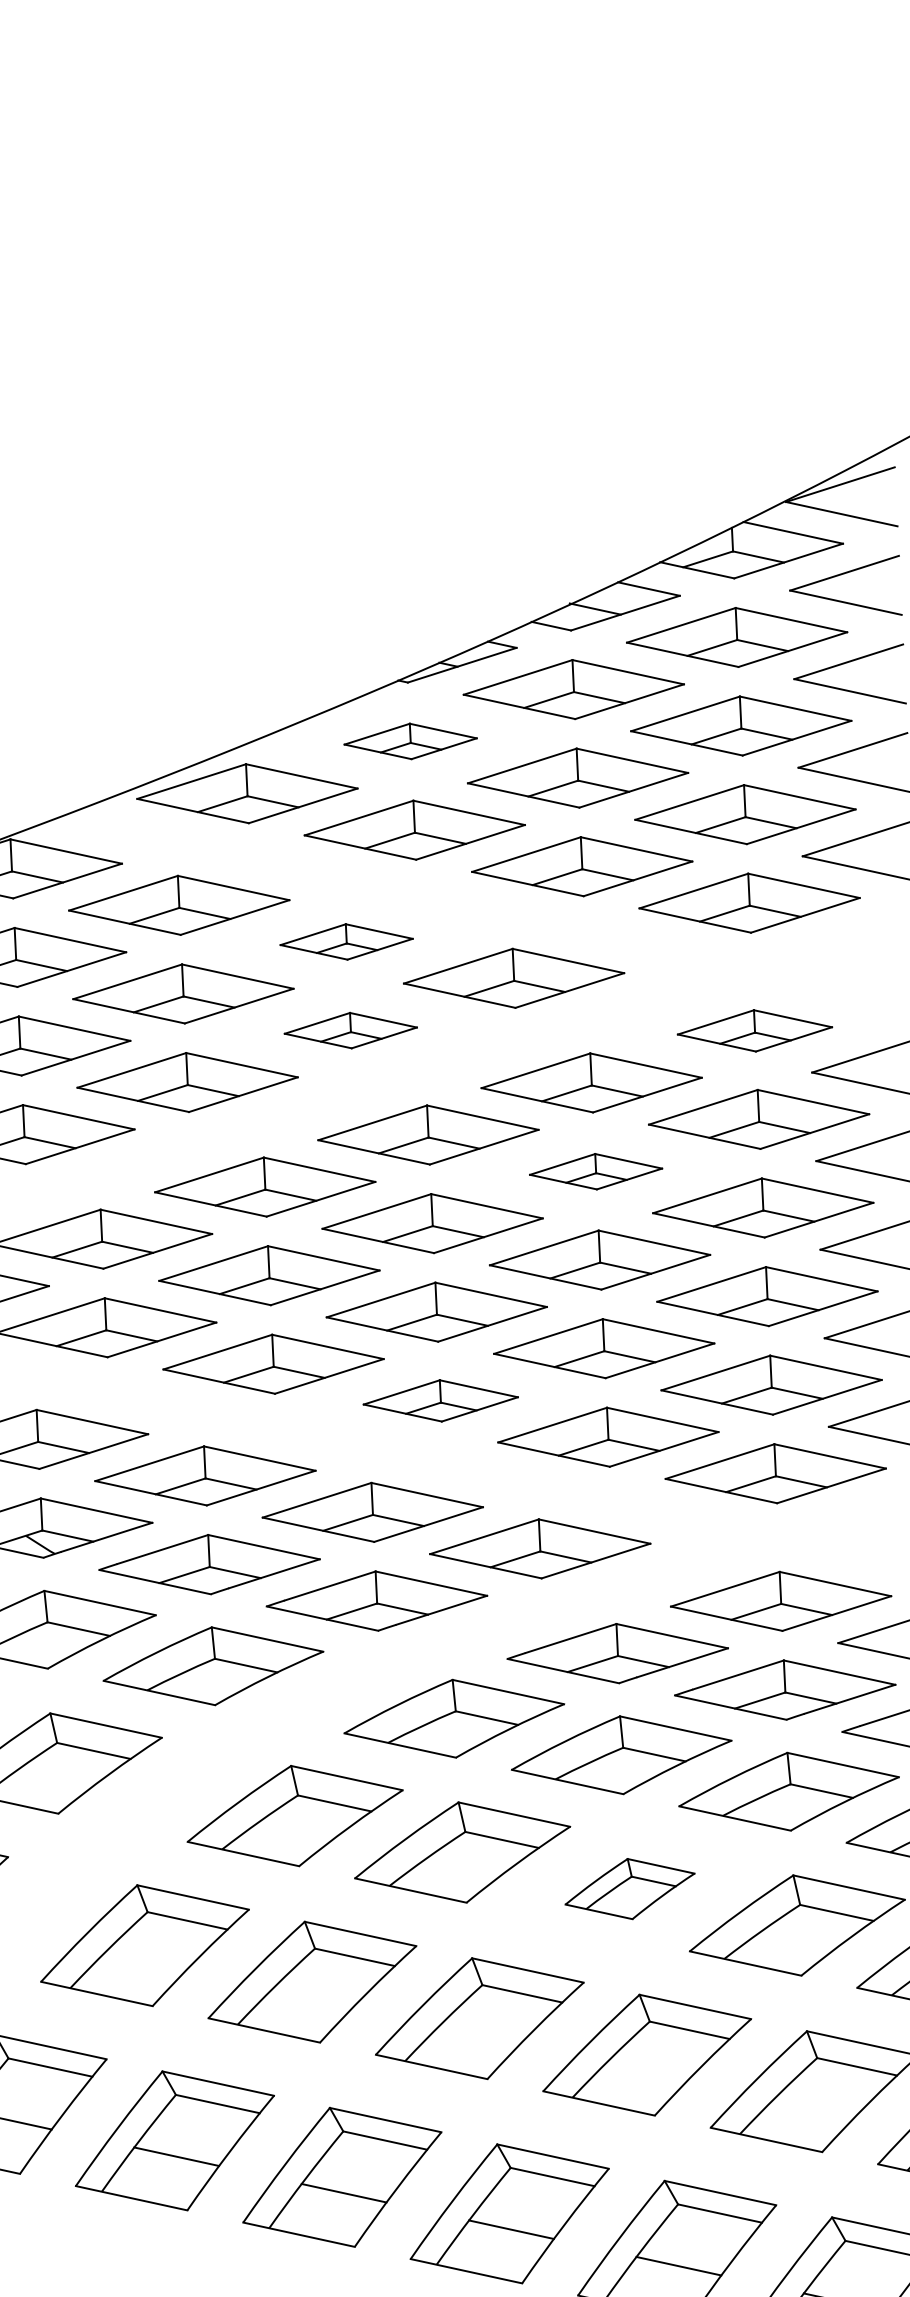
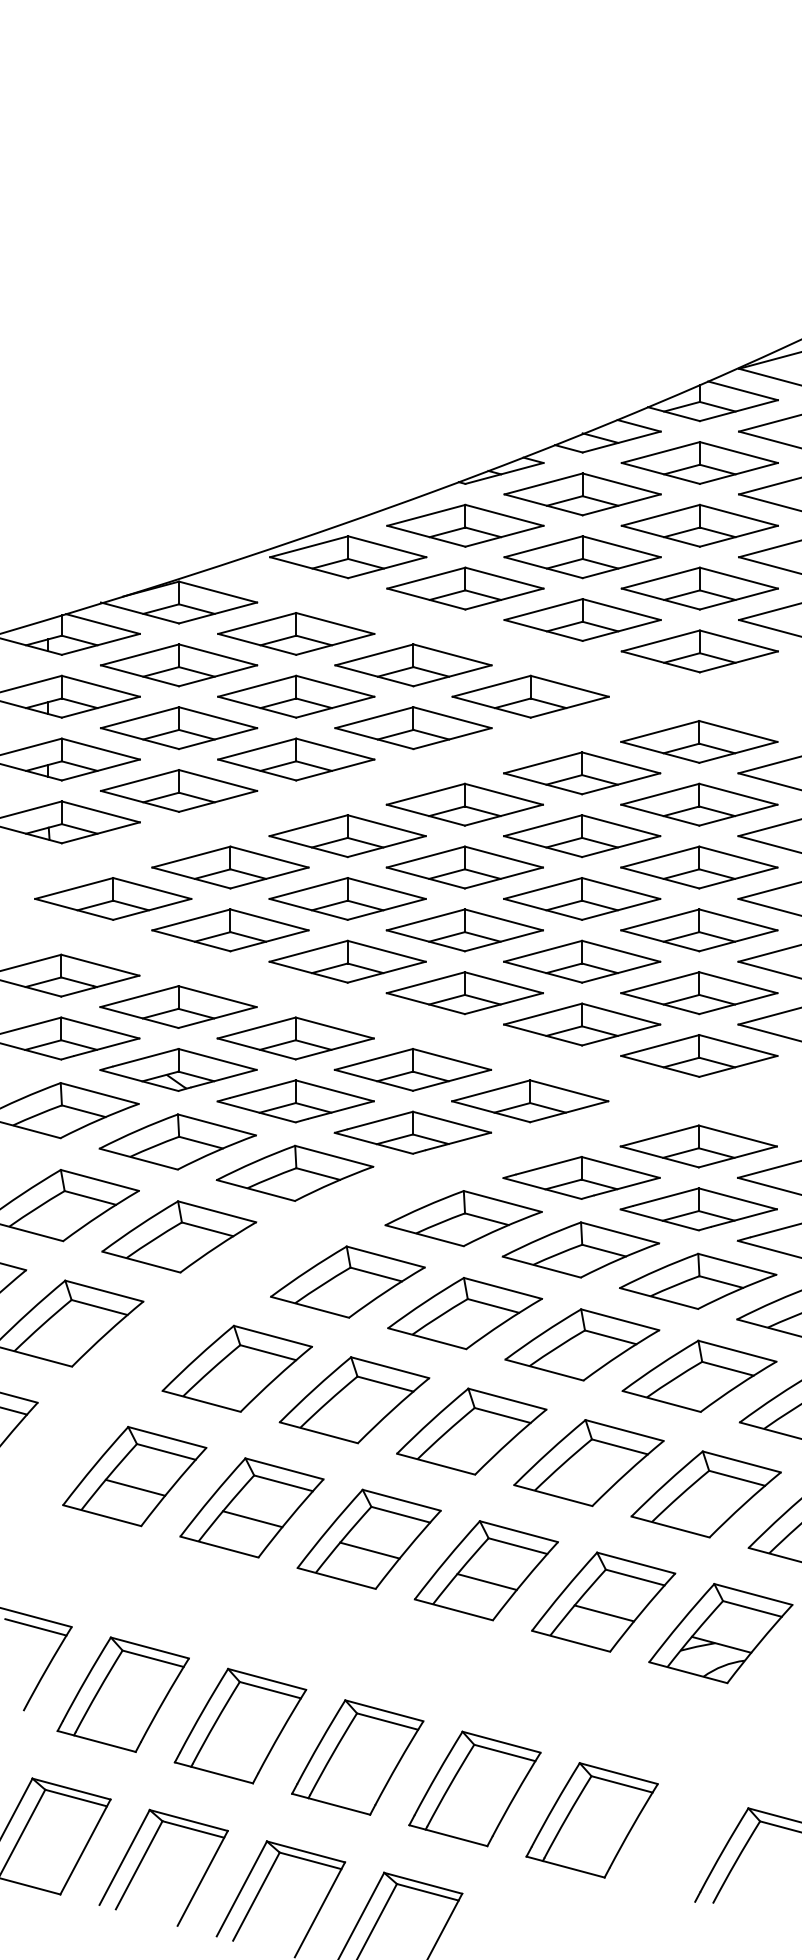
part: (410, 741) -> (465, 525), size x1.67
part: (346, 942) -> (413, 665), size x1.67
part: (350, 1030) -> (413, 728), size x1.67
part: (755, 1030) -> (699, 741), size x1.43
part: (596, 1172) -> (582, 836), size x1.67
part: (440, 1401) -> (464, 993), size x1.43
part: (630, 1888) -> (582, 1344), size x1.67

